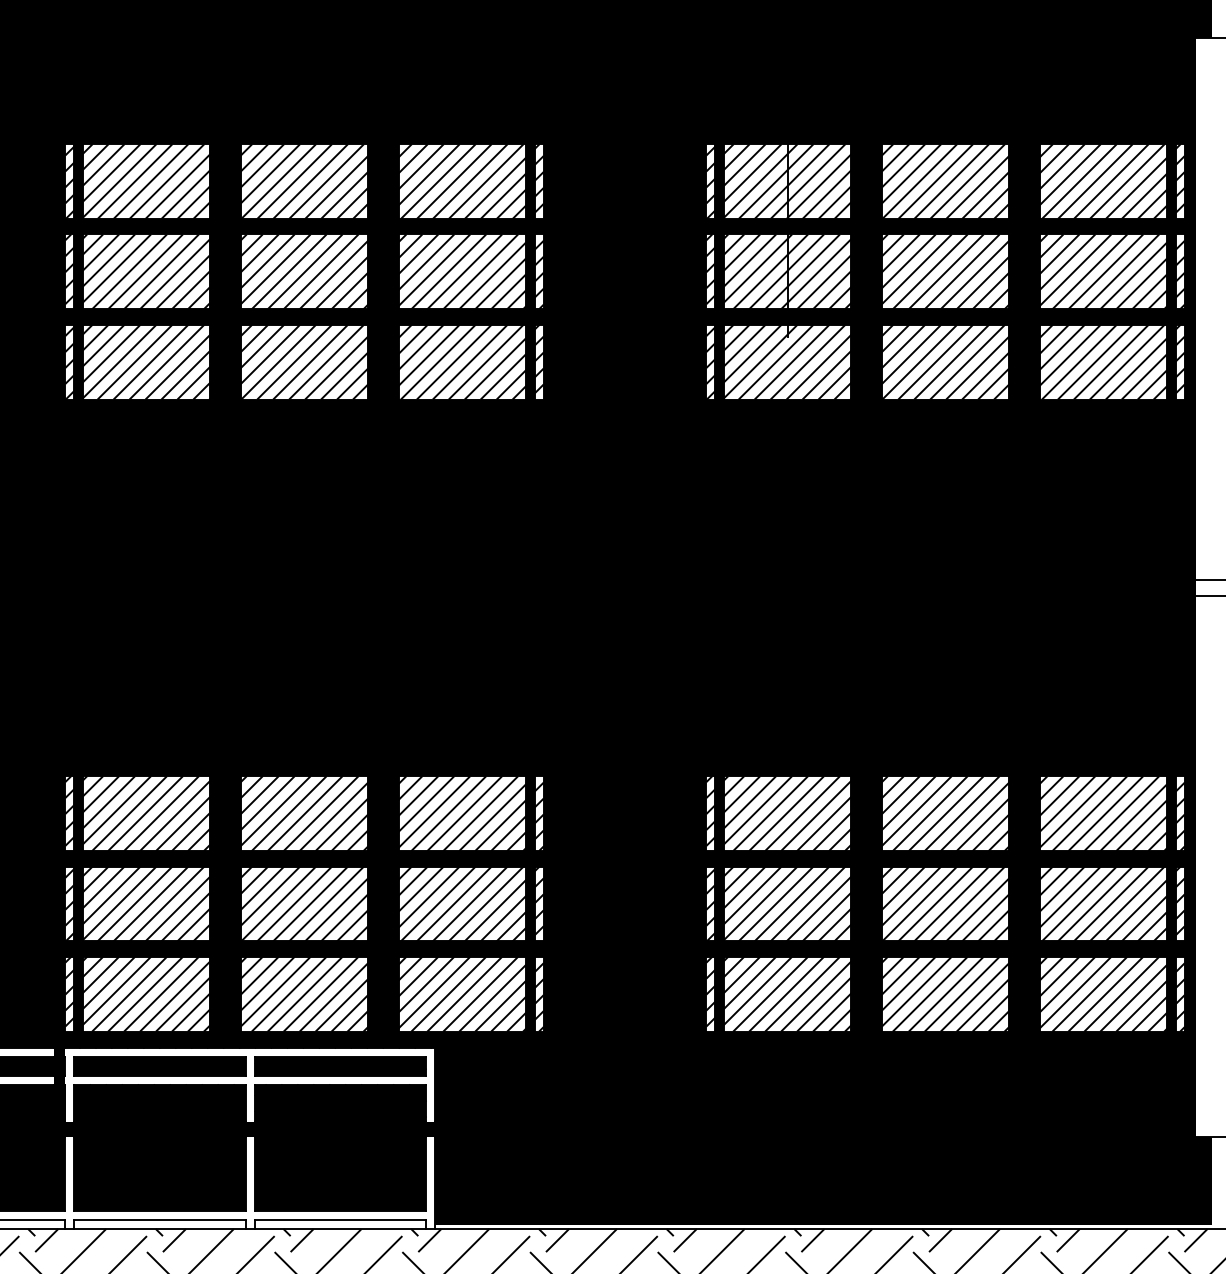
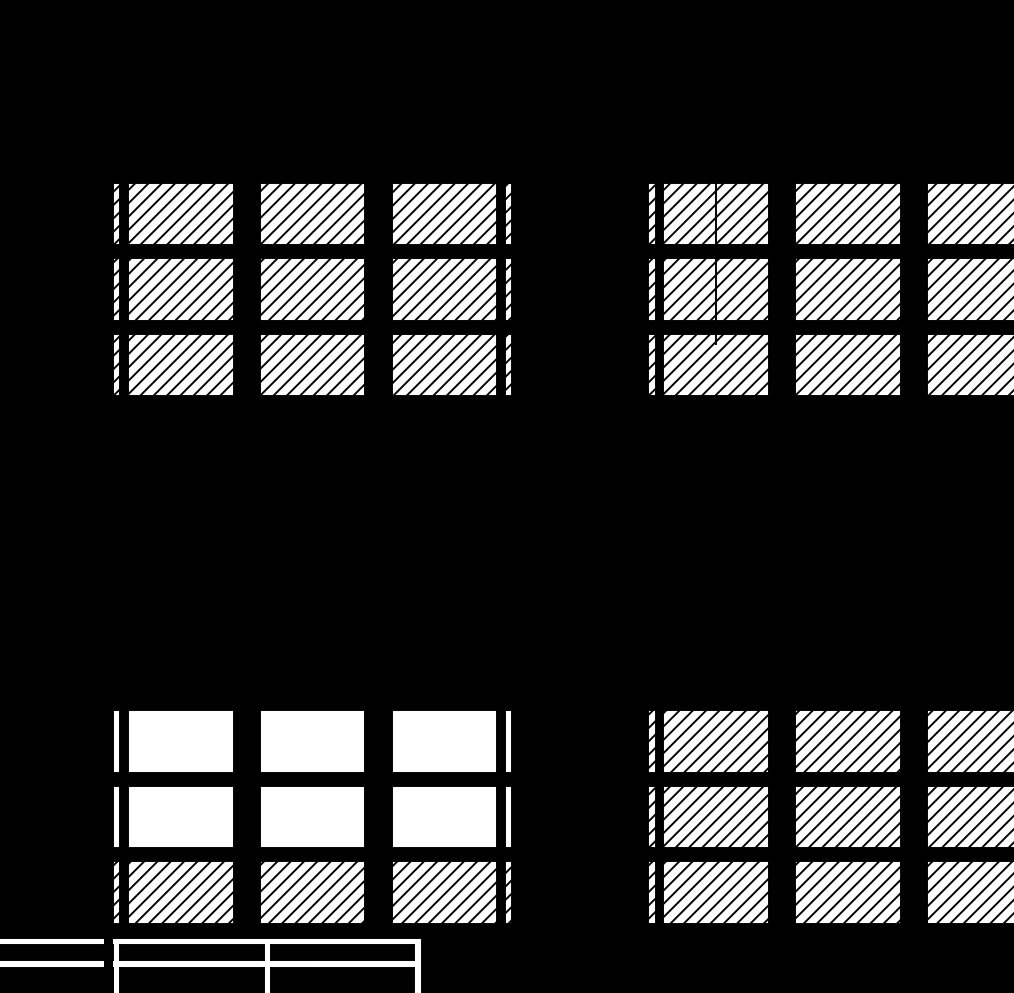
hatch: (304, 813) -> (312, 741), removed
hatch: (304, 903) -> (312, 816), removed

